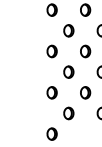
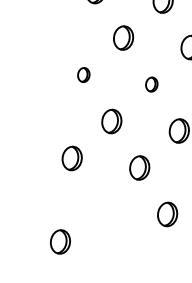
part: (51, 51) -> (82, 74), size x0.6
part: (85, 51) -> (151, 84), size x0.6
part: (68, 113) -> (99, 204), removed

